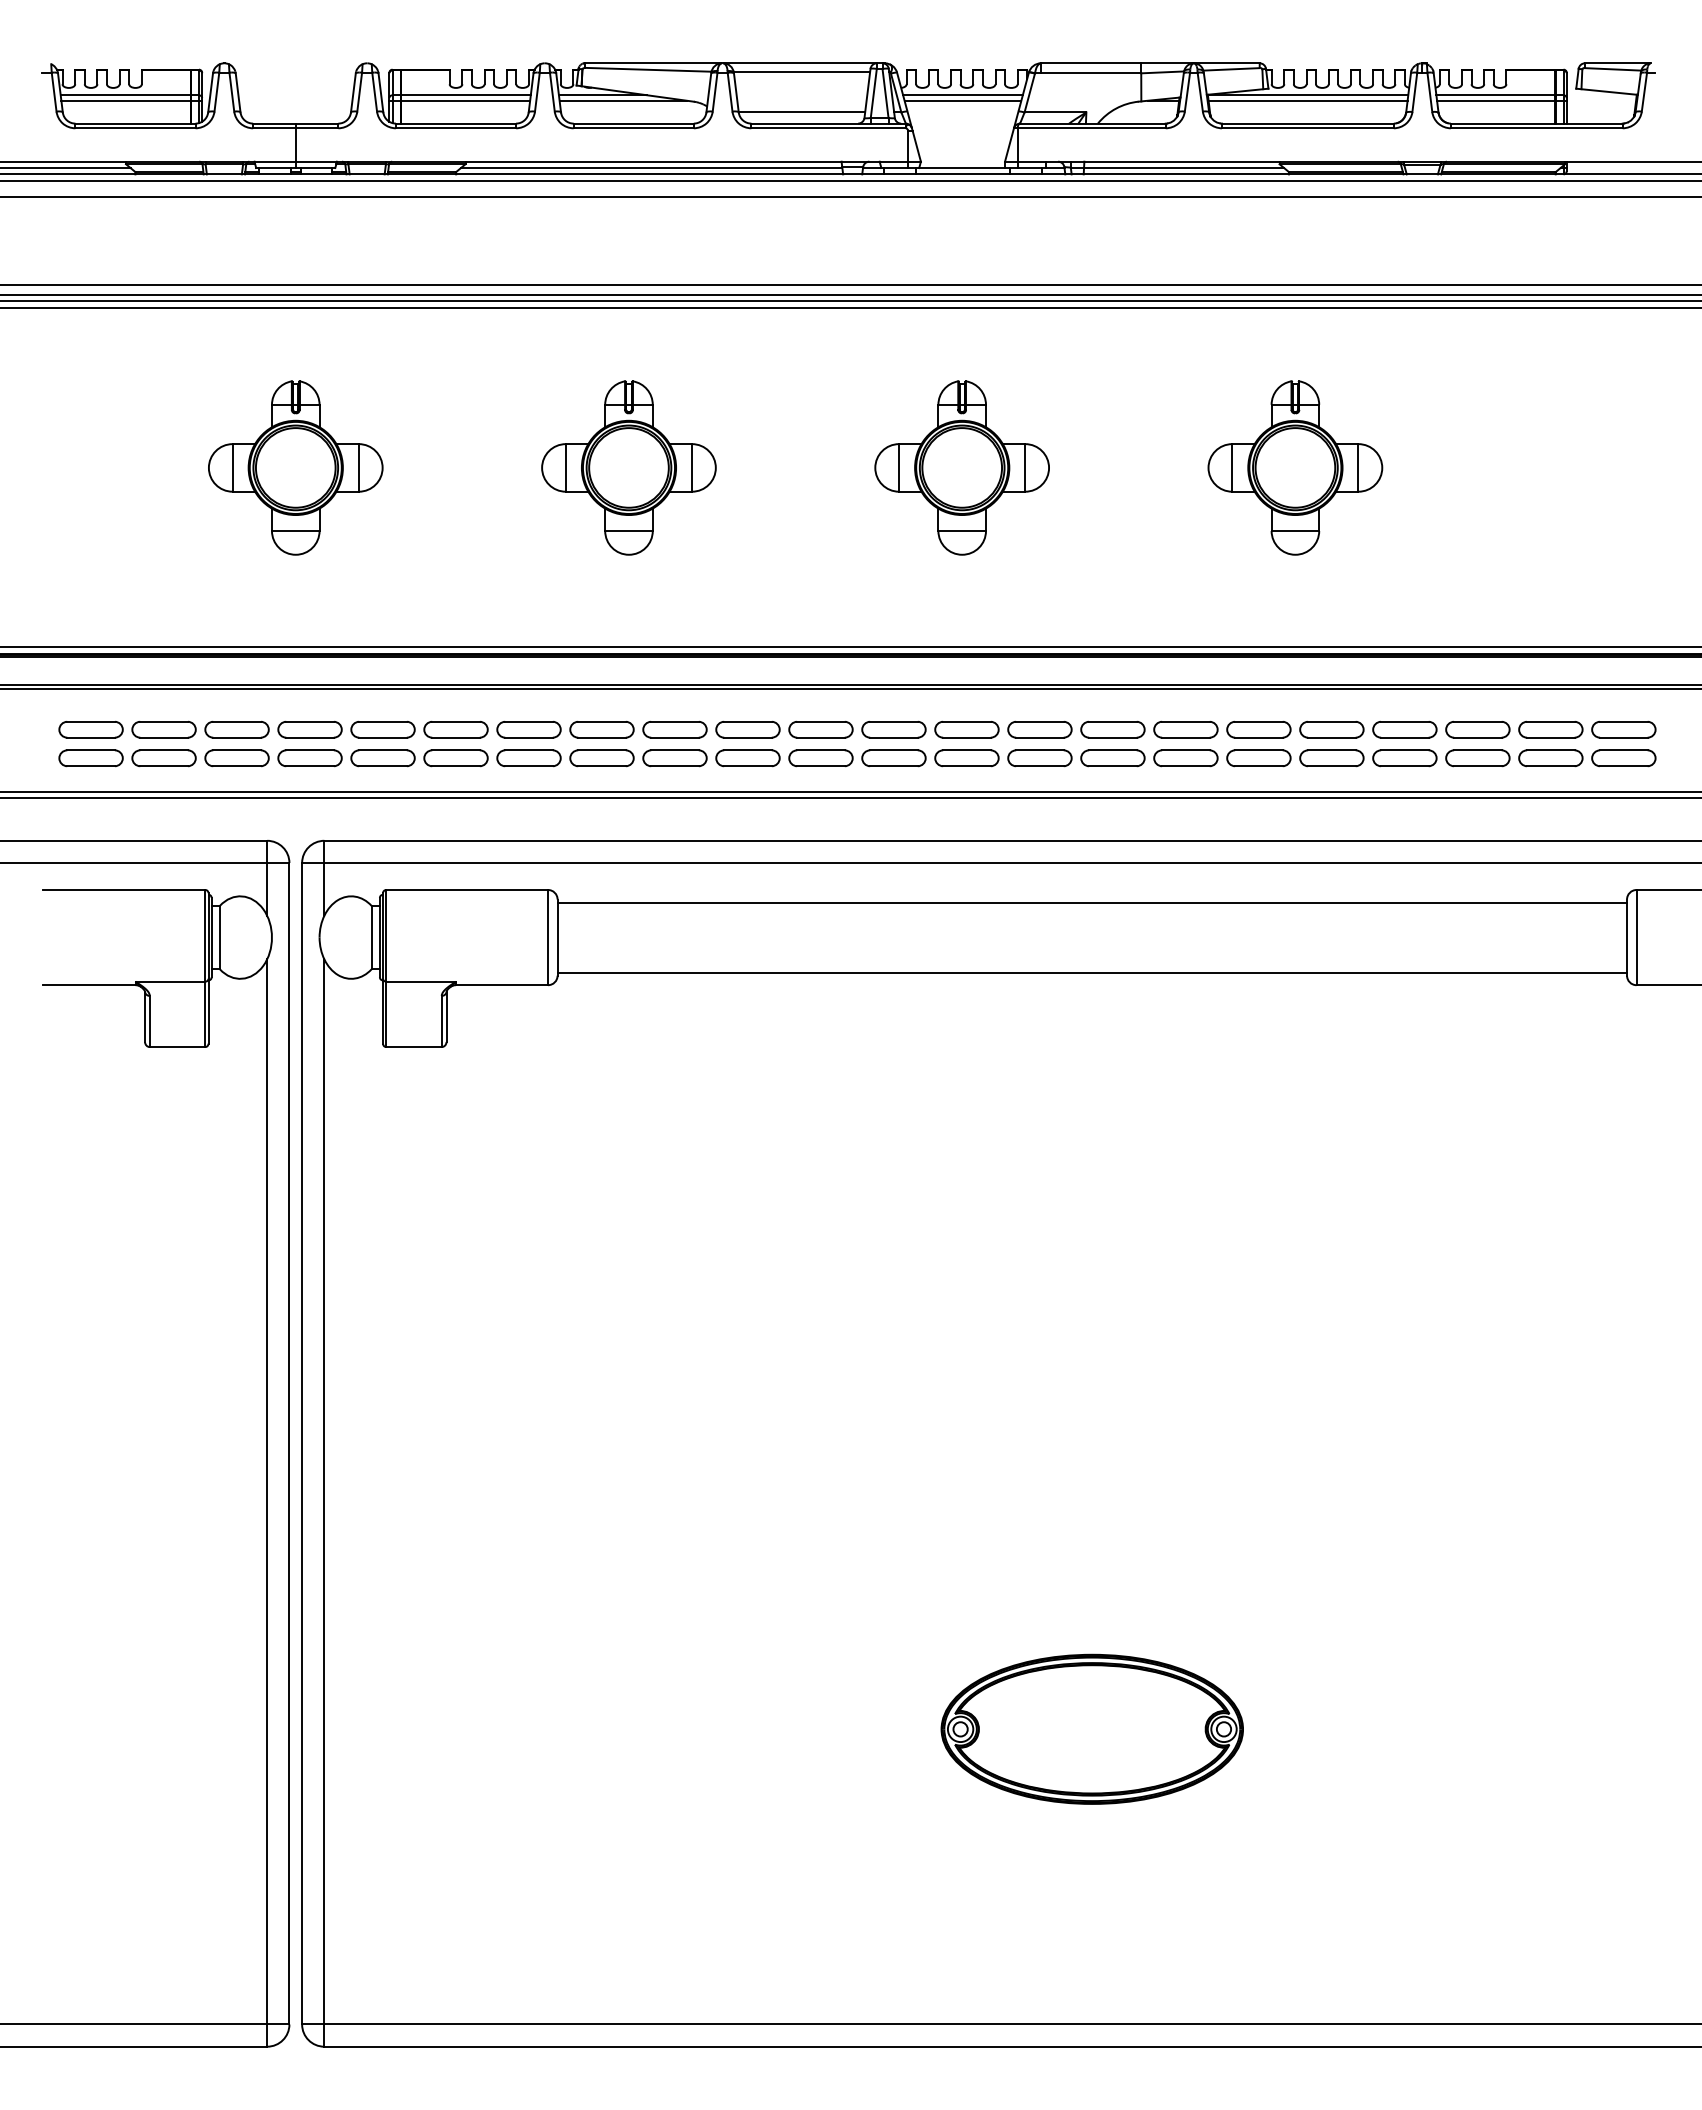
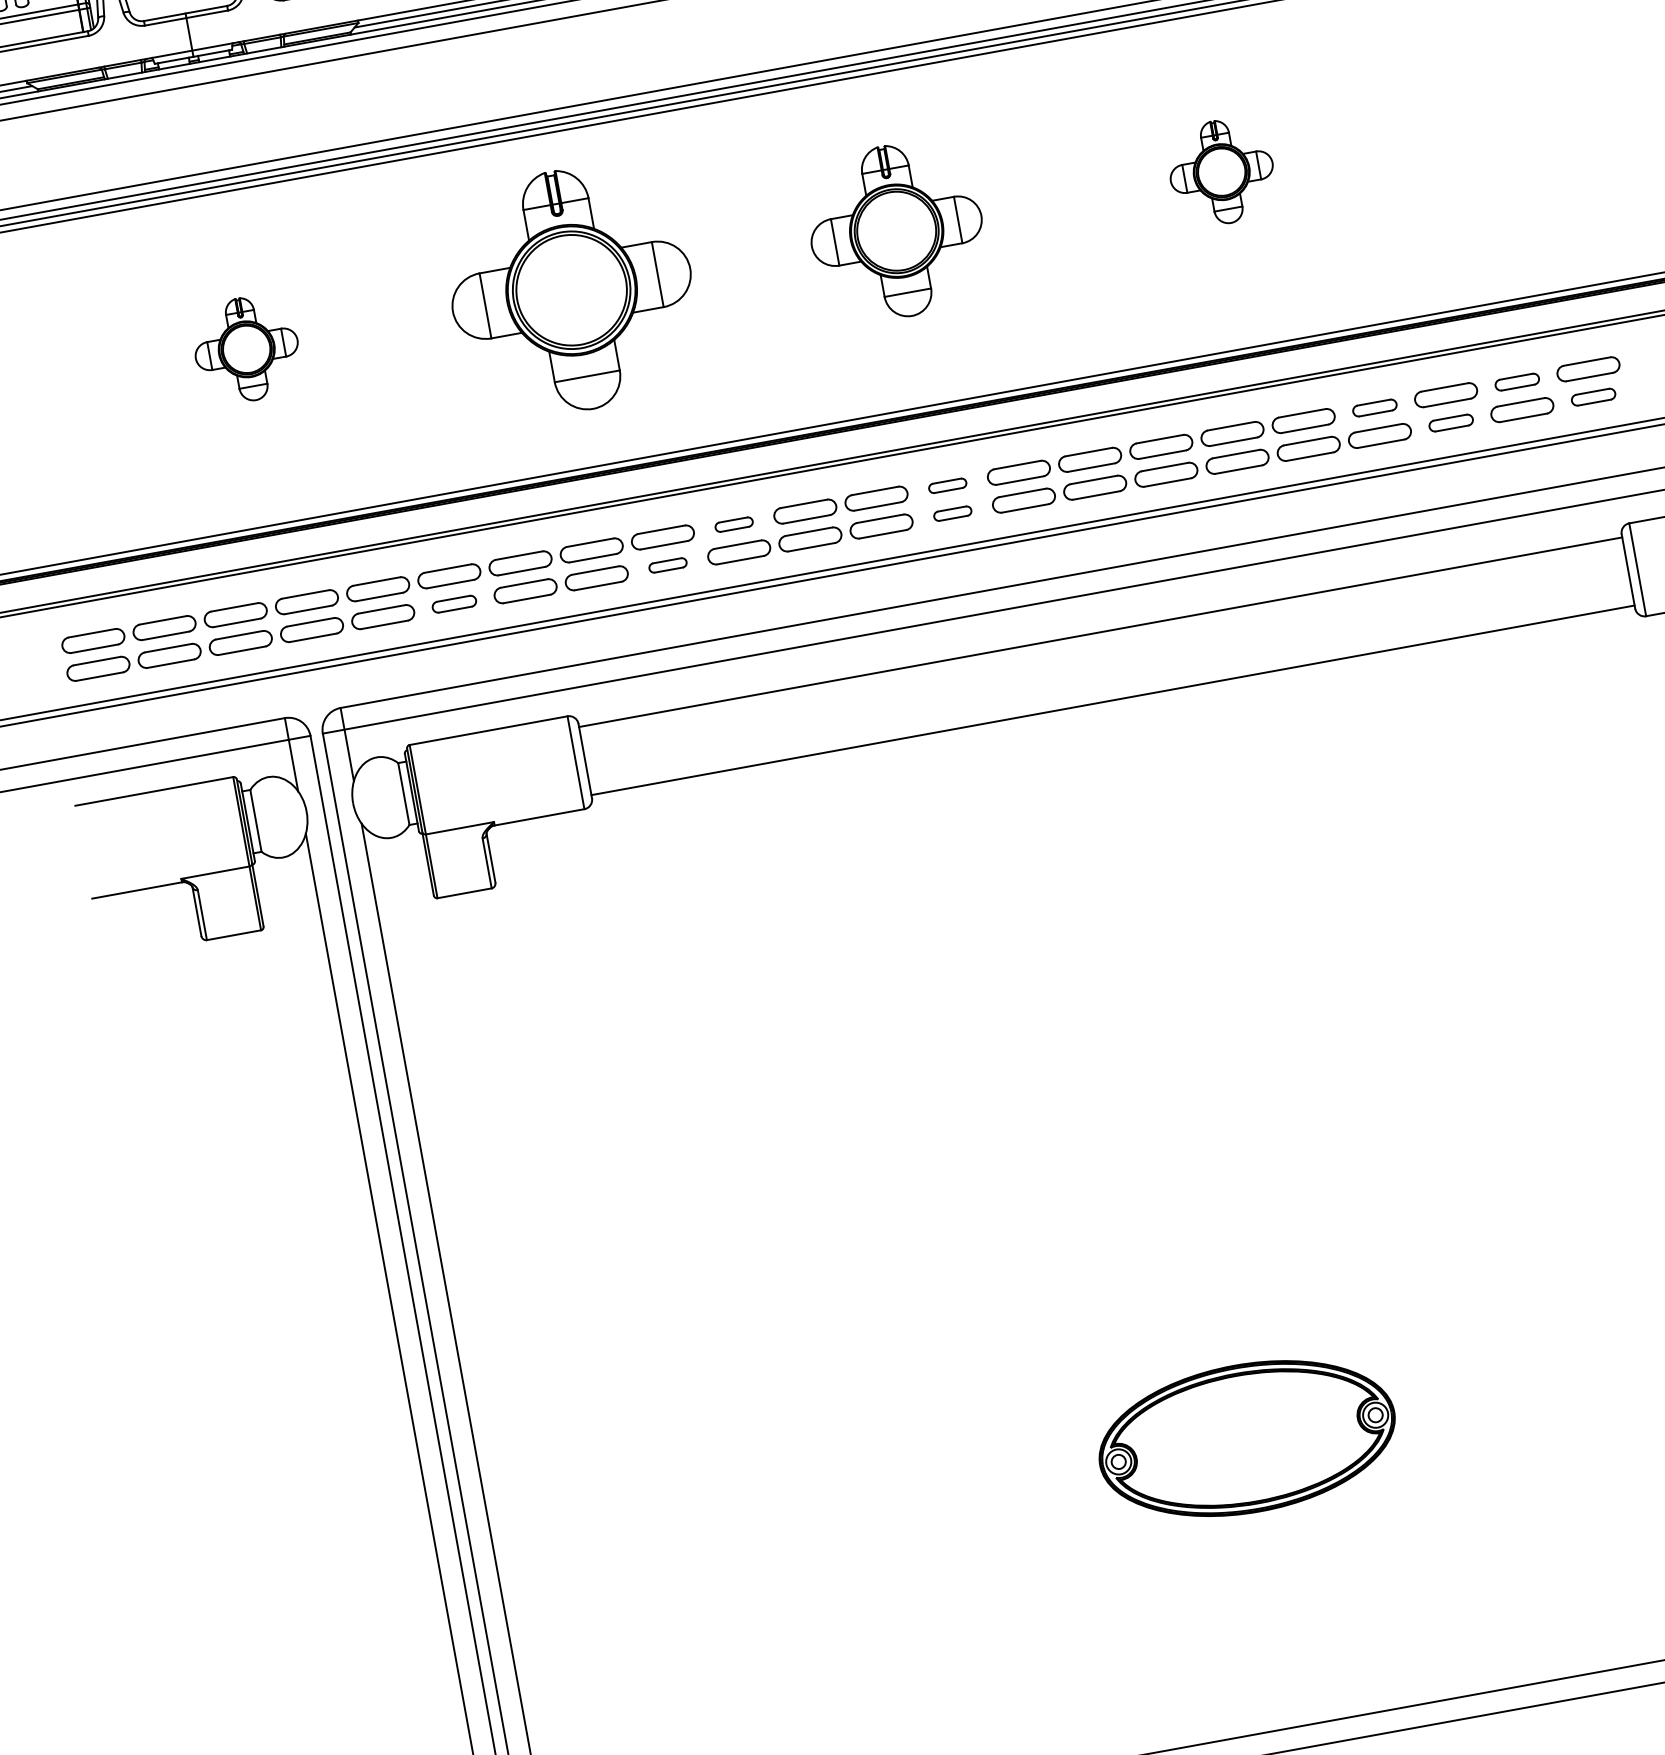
part: (295, 467) -> (246, 348), size x0.6
part: (628, 467) -> (571, 289), size x1.4
part: (1295, 467) -> (1221, 171), size x0.6
part: (747, 729) -> (733, 524), size x0.6
part: (966, 729) -> (947, 485), size x0.6
part: (1404, 729) -> (1374, 407), size x0.7
part: (1550, 729) -> (1516, 382), size x0.7
part: (455, 758) -> (453, 604), size x0.7
part: (674, 758) -> (667, 565), size x0.6
part: (966, 758) -> (952, 513), size x0.6
part: (1477, 758) -> (1450, 423), size x0.7
part: (1623, 758) -> (1593, 397), size x0.7

